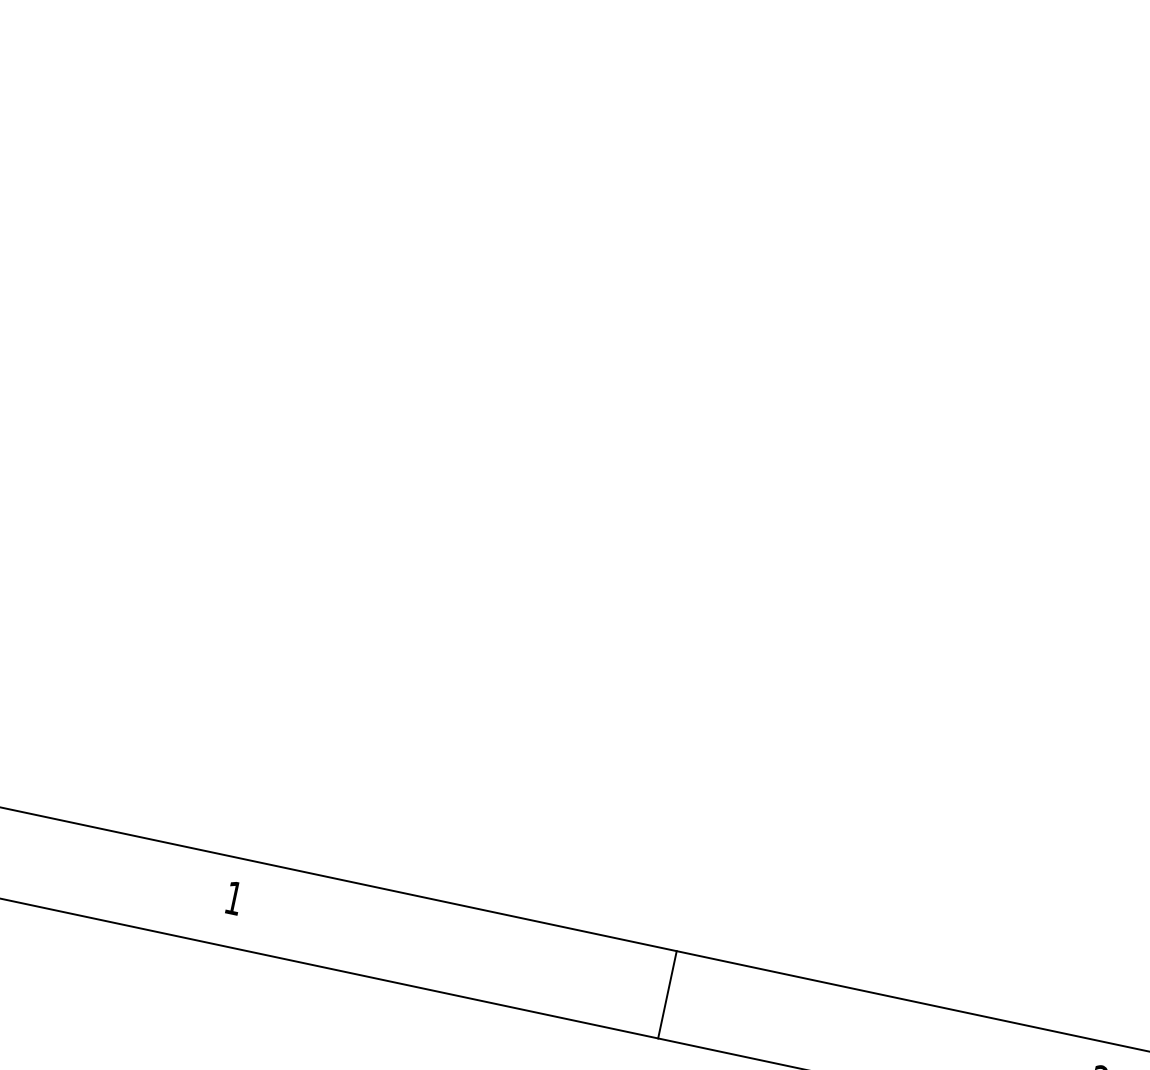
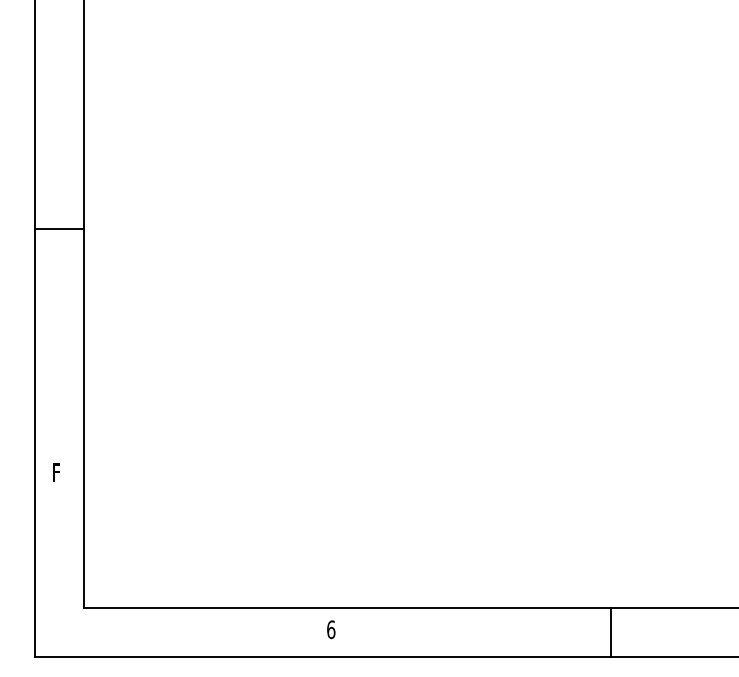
text: (234, 897) -> (331, 629), 1 -> 6
line: (667, 993) -> (610, 631), moved

